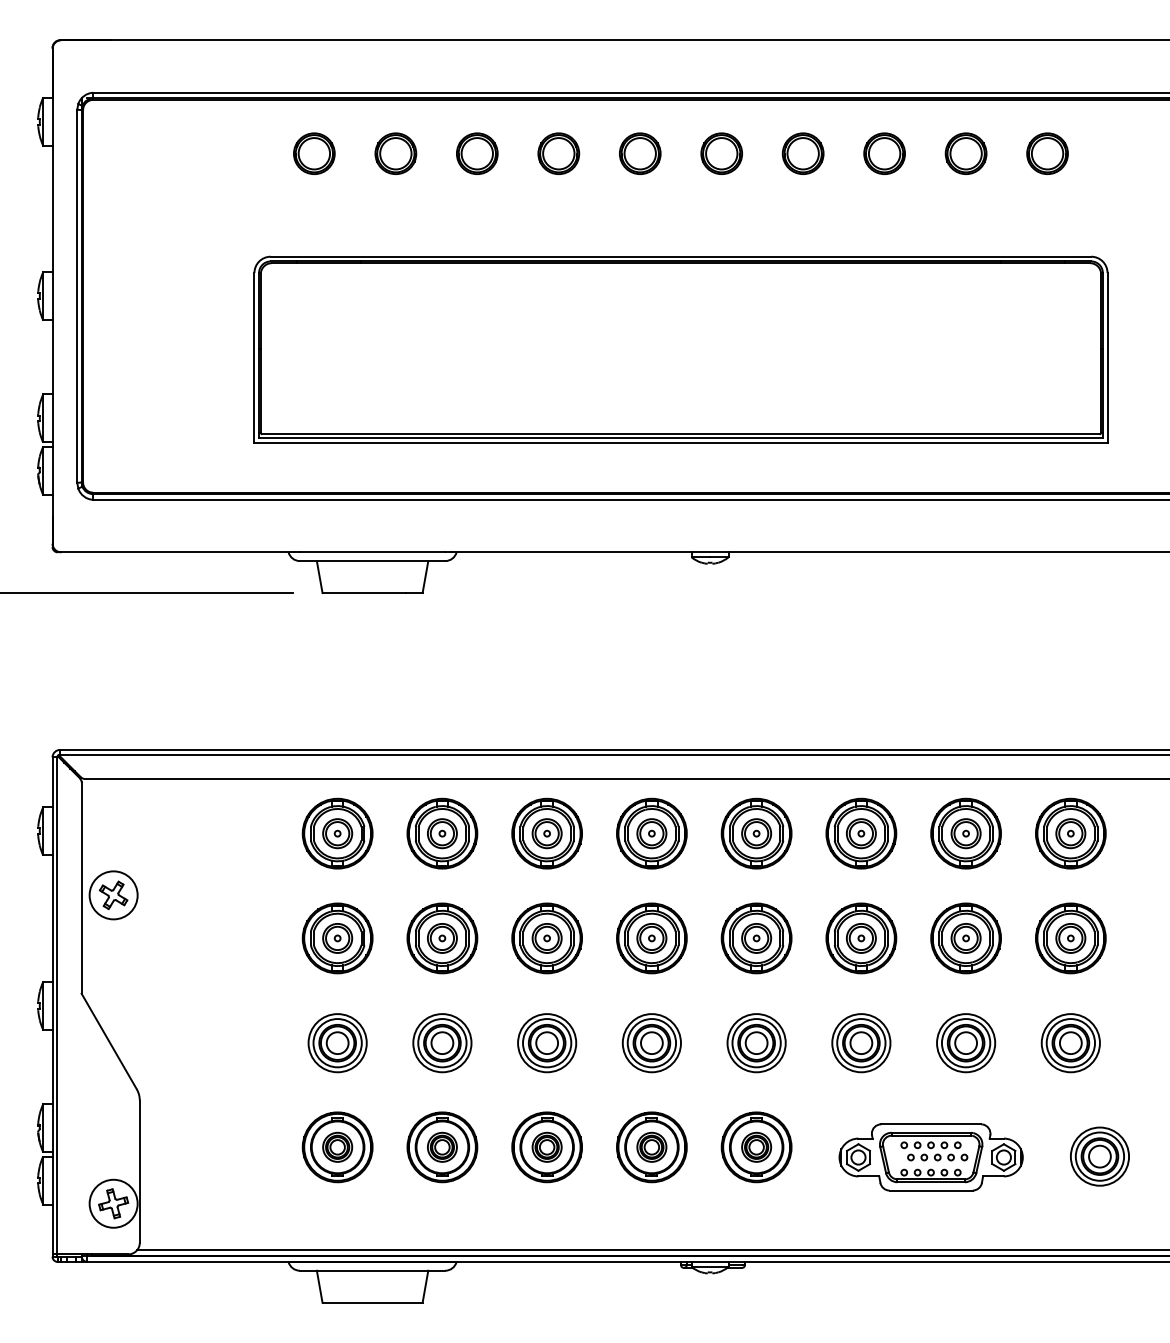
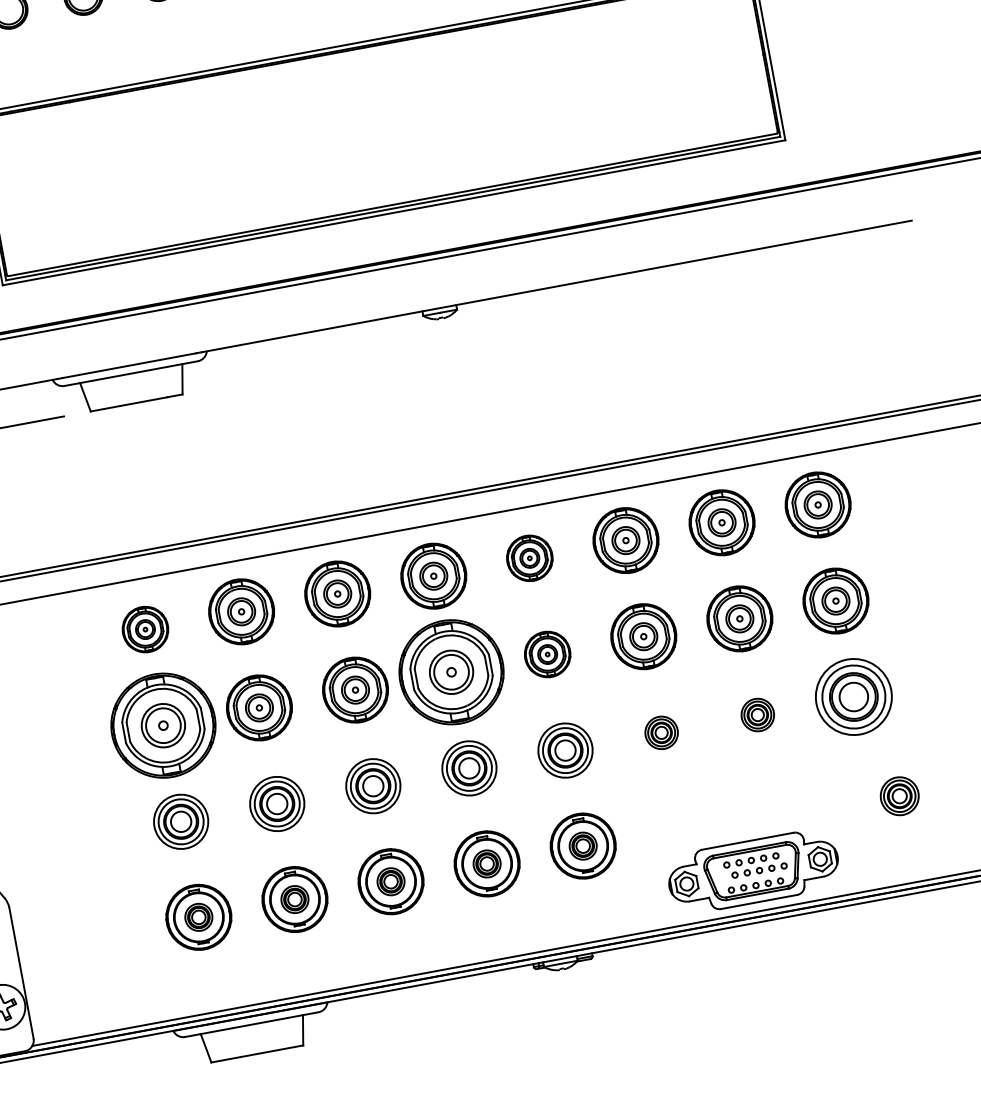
part: (337, 833) -> (145, 629), size x0.7
part: (756, 833) -> (529, 558), size x0.7
part: (337, 938) -> (163, 725), size x1.6
part: (651, 938) -> (451, 672), size x1.6
part: (756, 938) -> (547, 654), size x0.7
part: (861, 1043) -> (661, 733), size x0.6
part: (966, 1043) -> (758, 715), size x0.6
part: (1070, 1043) -> (853, 697), size x1.4
part: (1099, 1156) -> (899, 796), size x0.7
part: (930, 1157) -> (752, 871), moved

